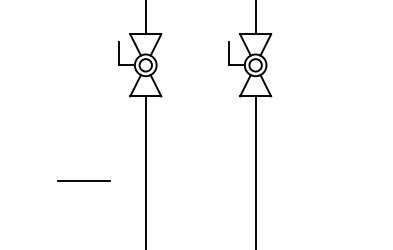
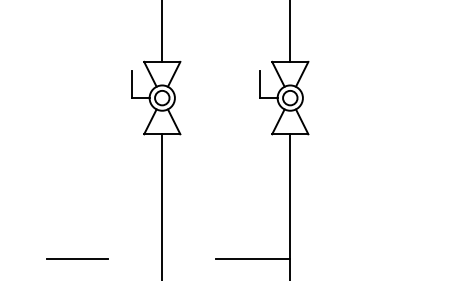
line: (83, 180) -> (76, 259), moved
line: (223, 203) -> (252, 259), added

